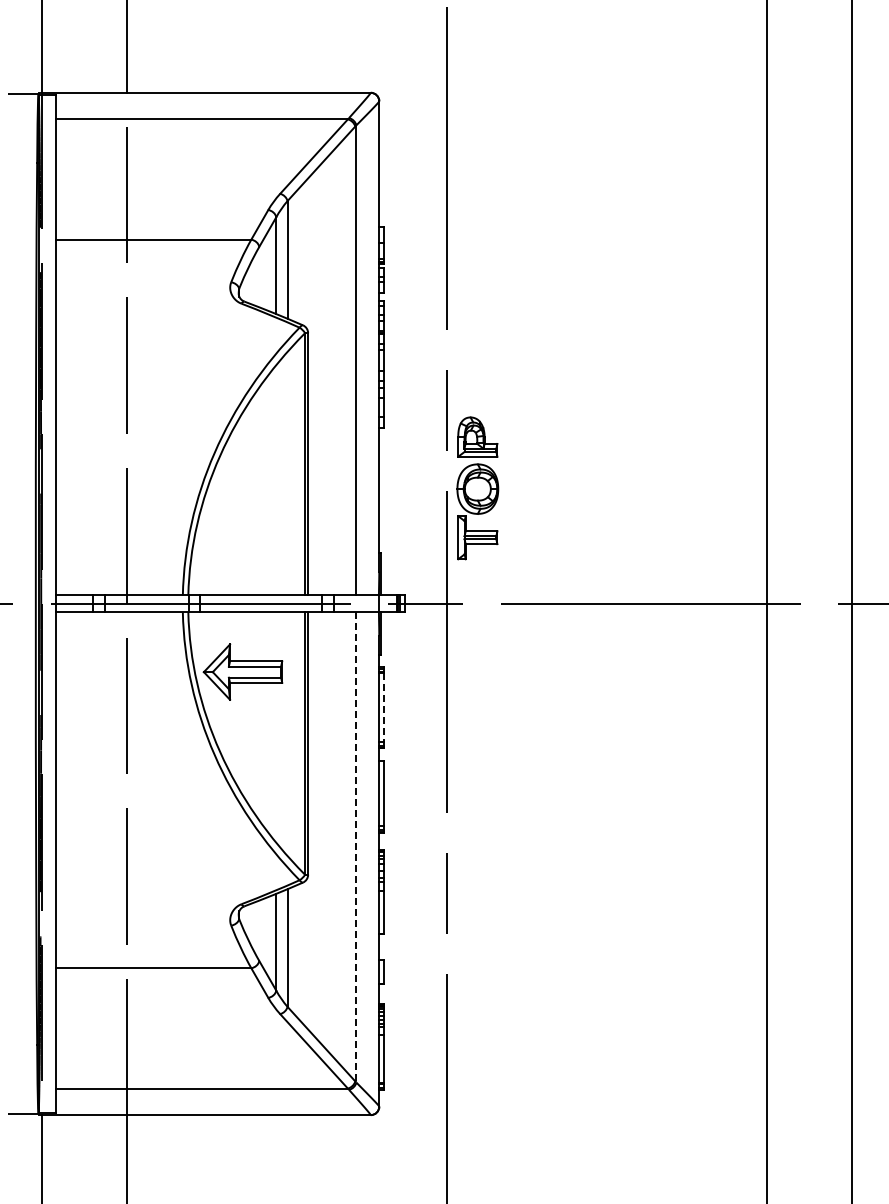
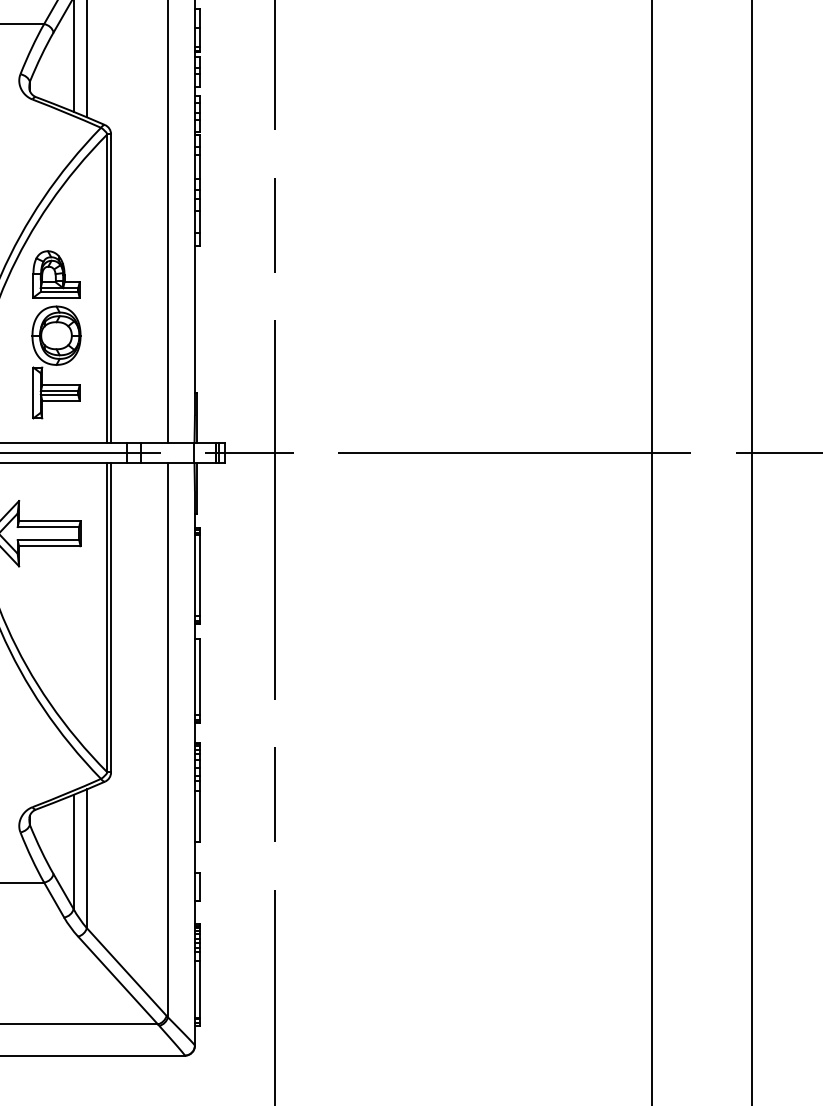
part: (477, 488) -> (56, 334), moved
line: (383, 708) -> (199, 576), dashed -> solid
line: (356, 848) -> (168, 741), dashed -> solid

